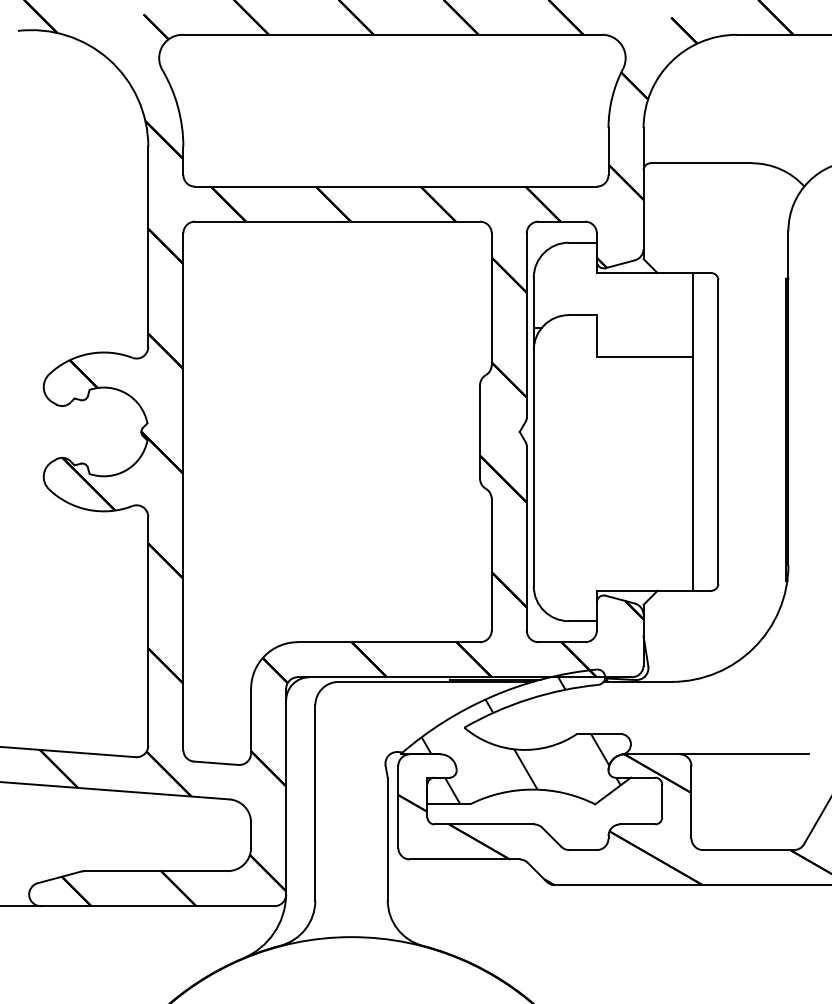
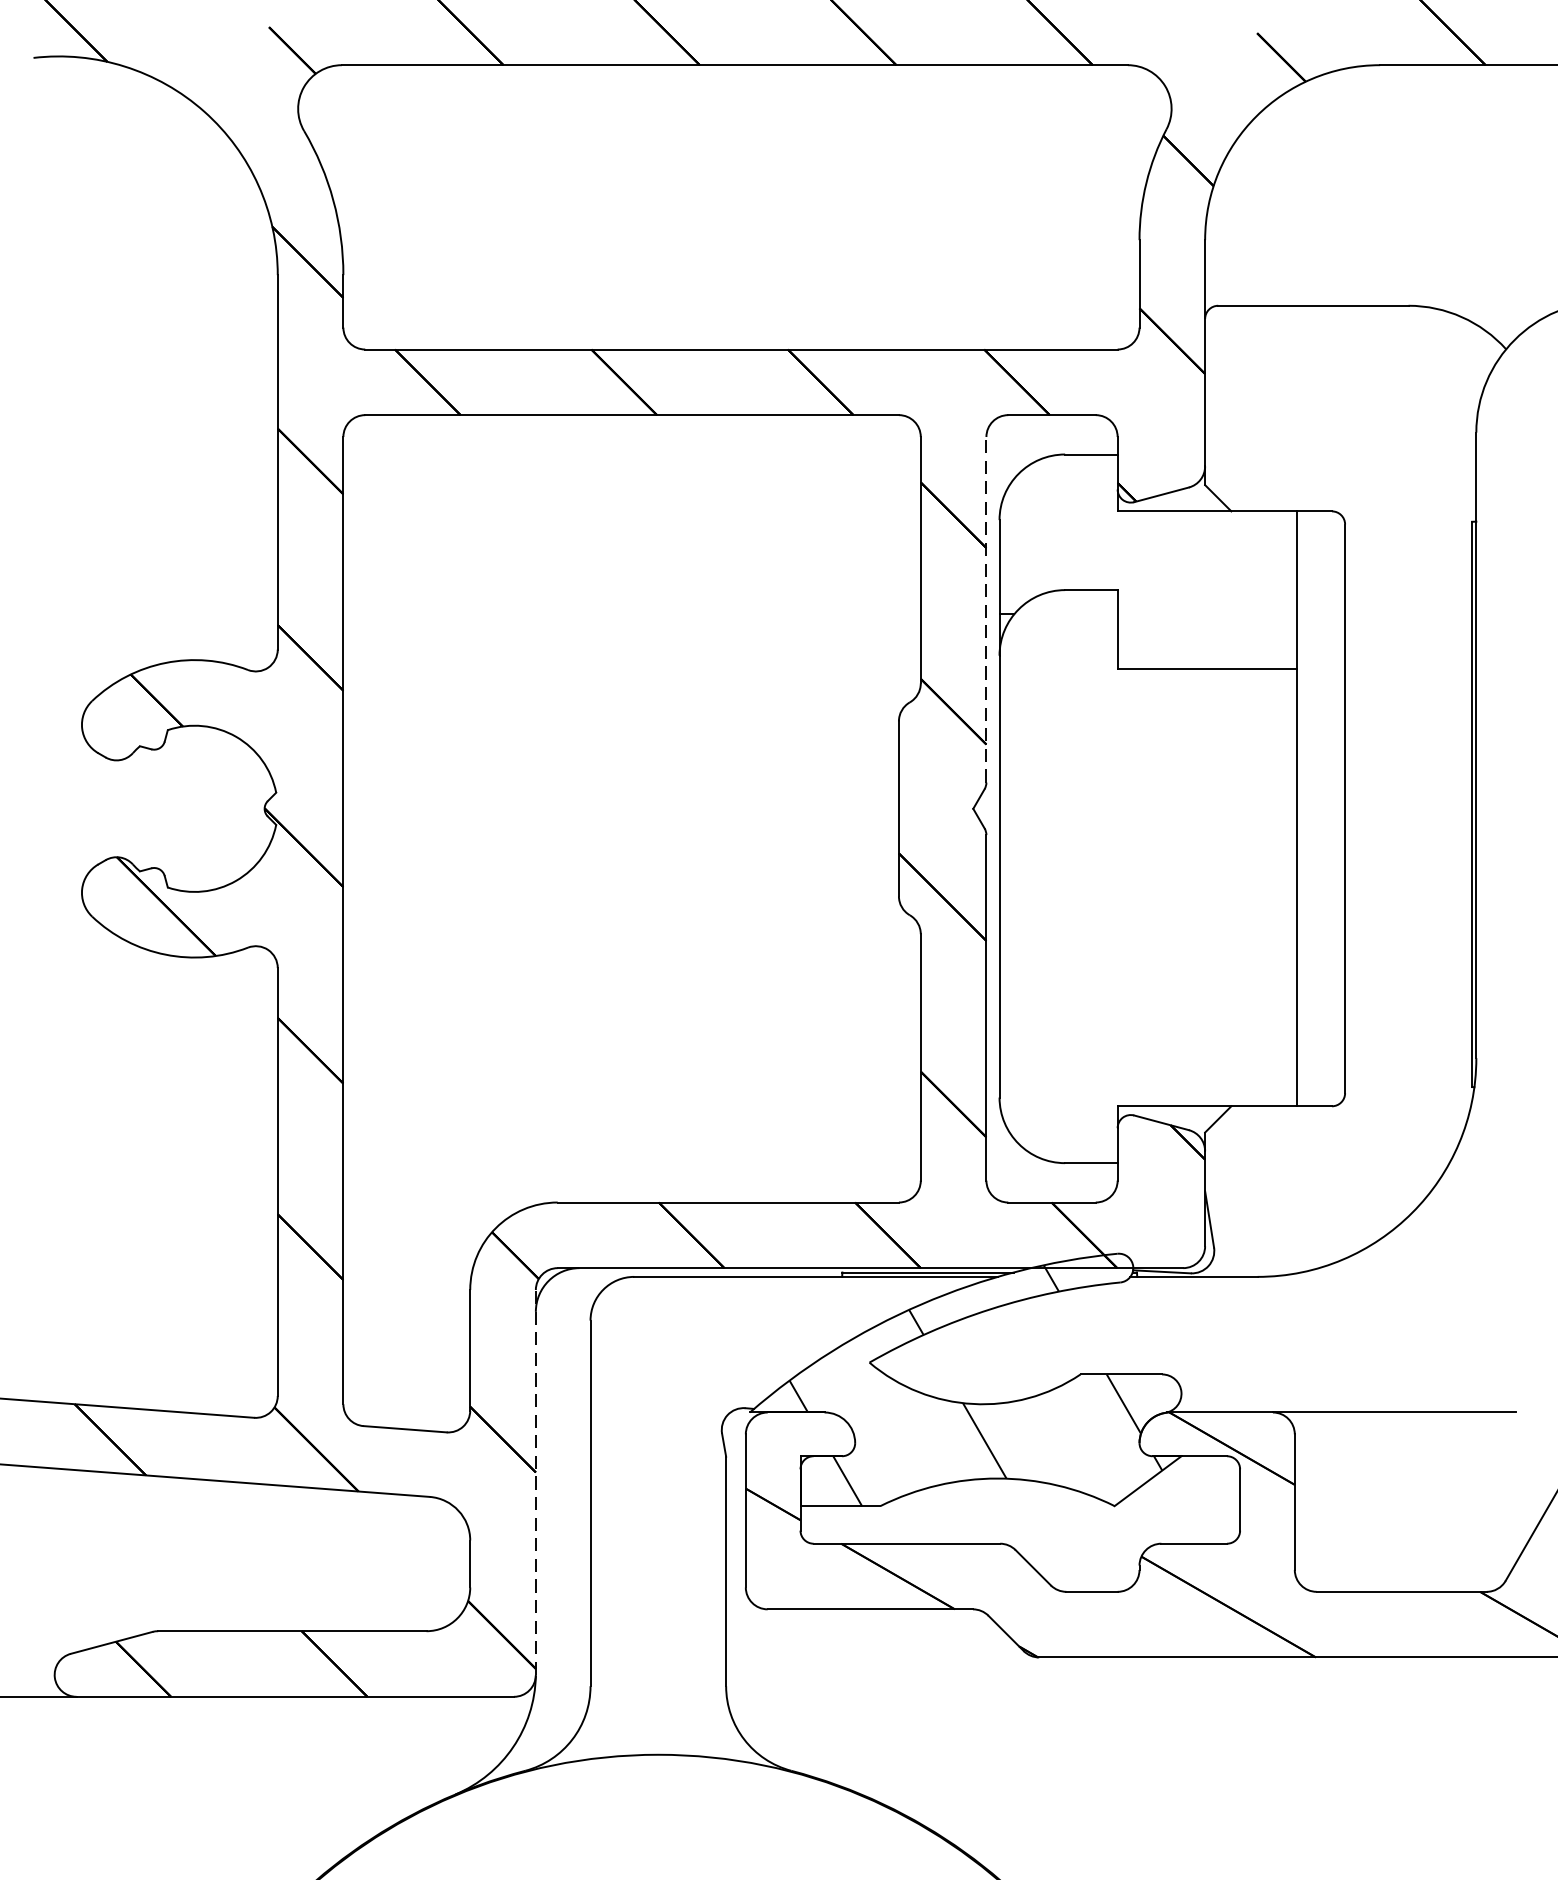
line: (526, 325) -> (985, 609), solid -> dashed
line: (286, 791) -> (536, 1482), solid -> dashed

